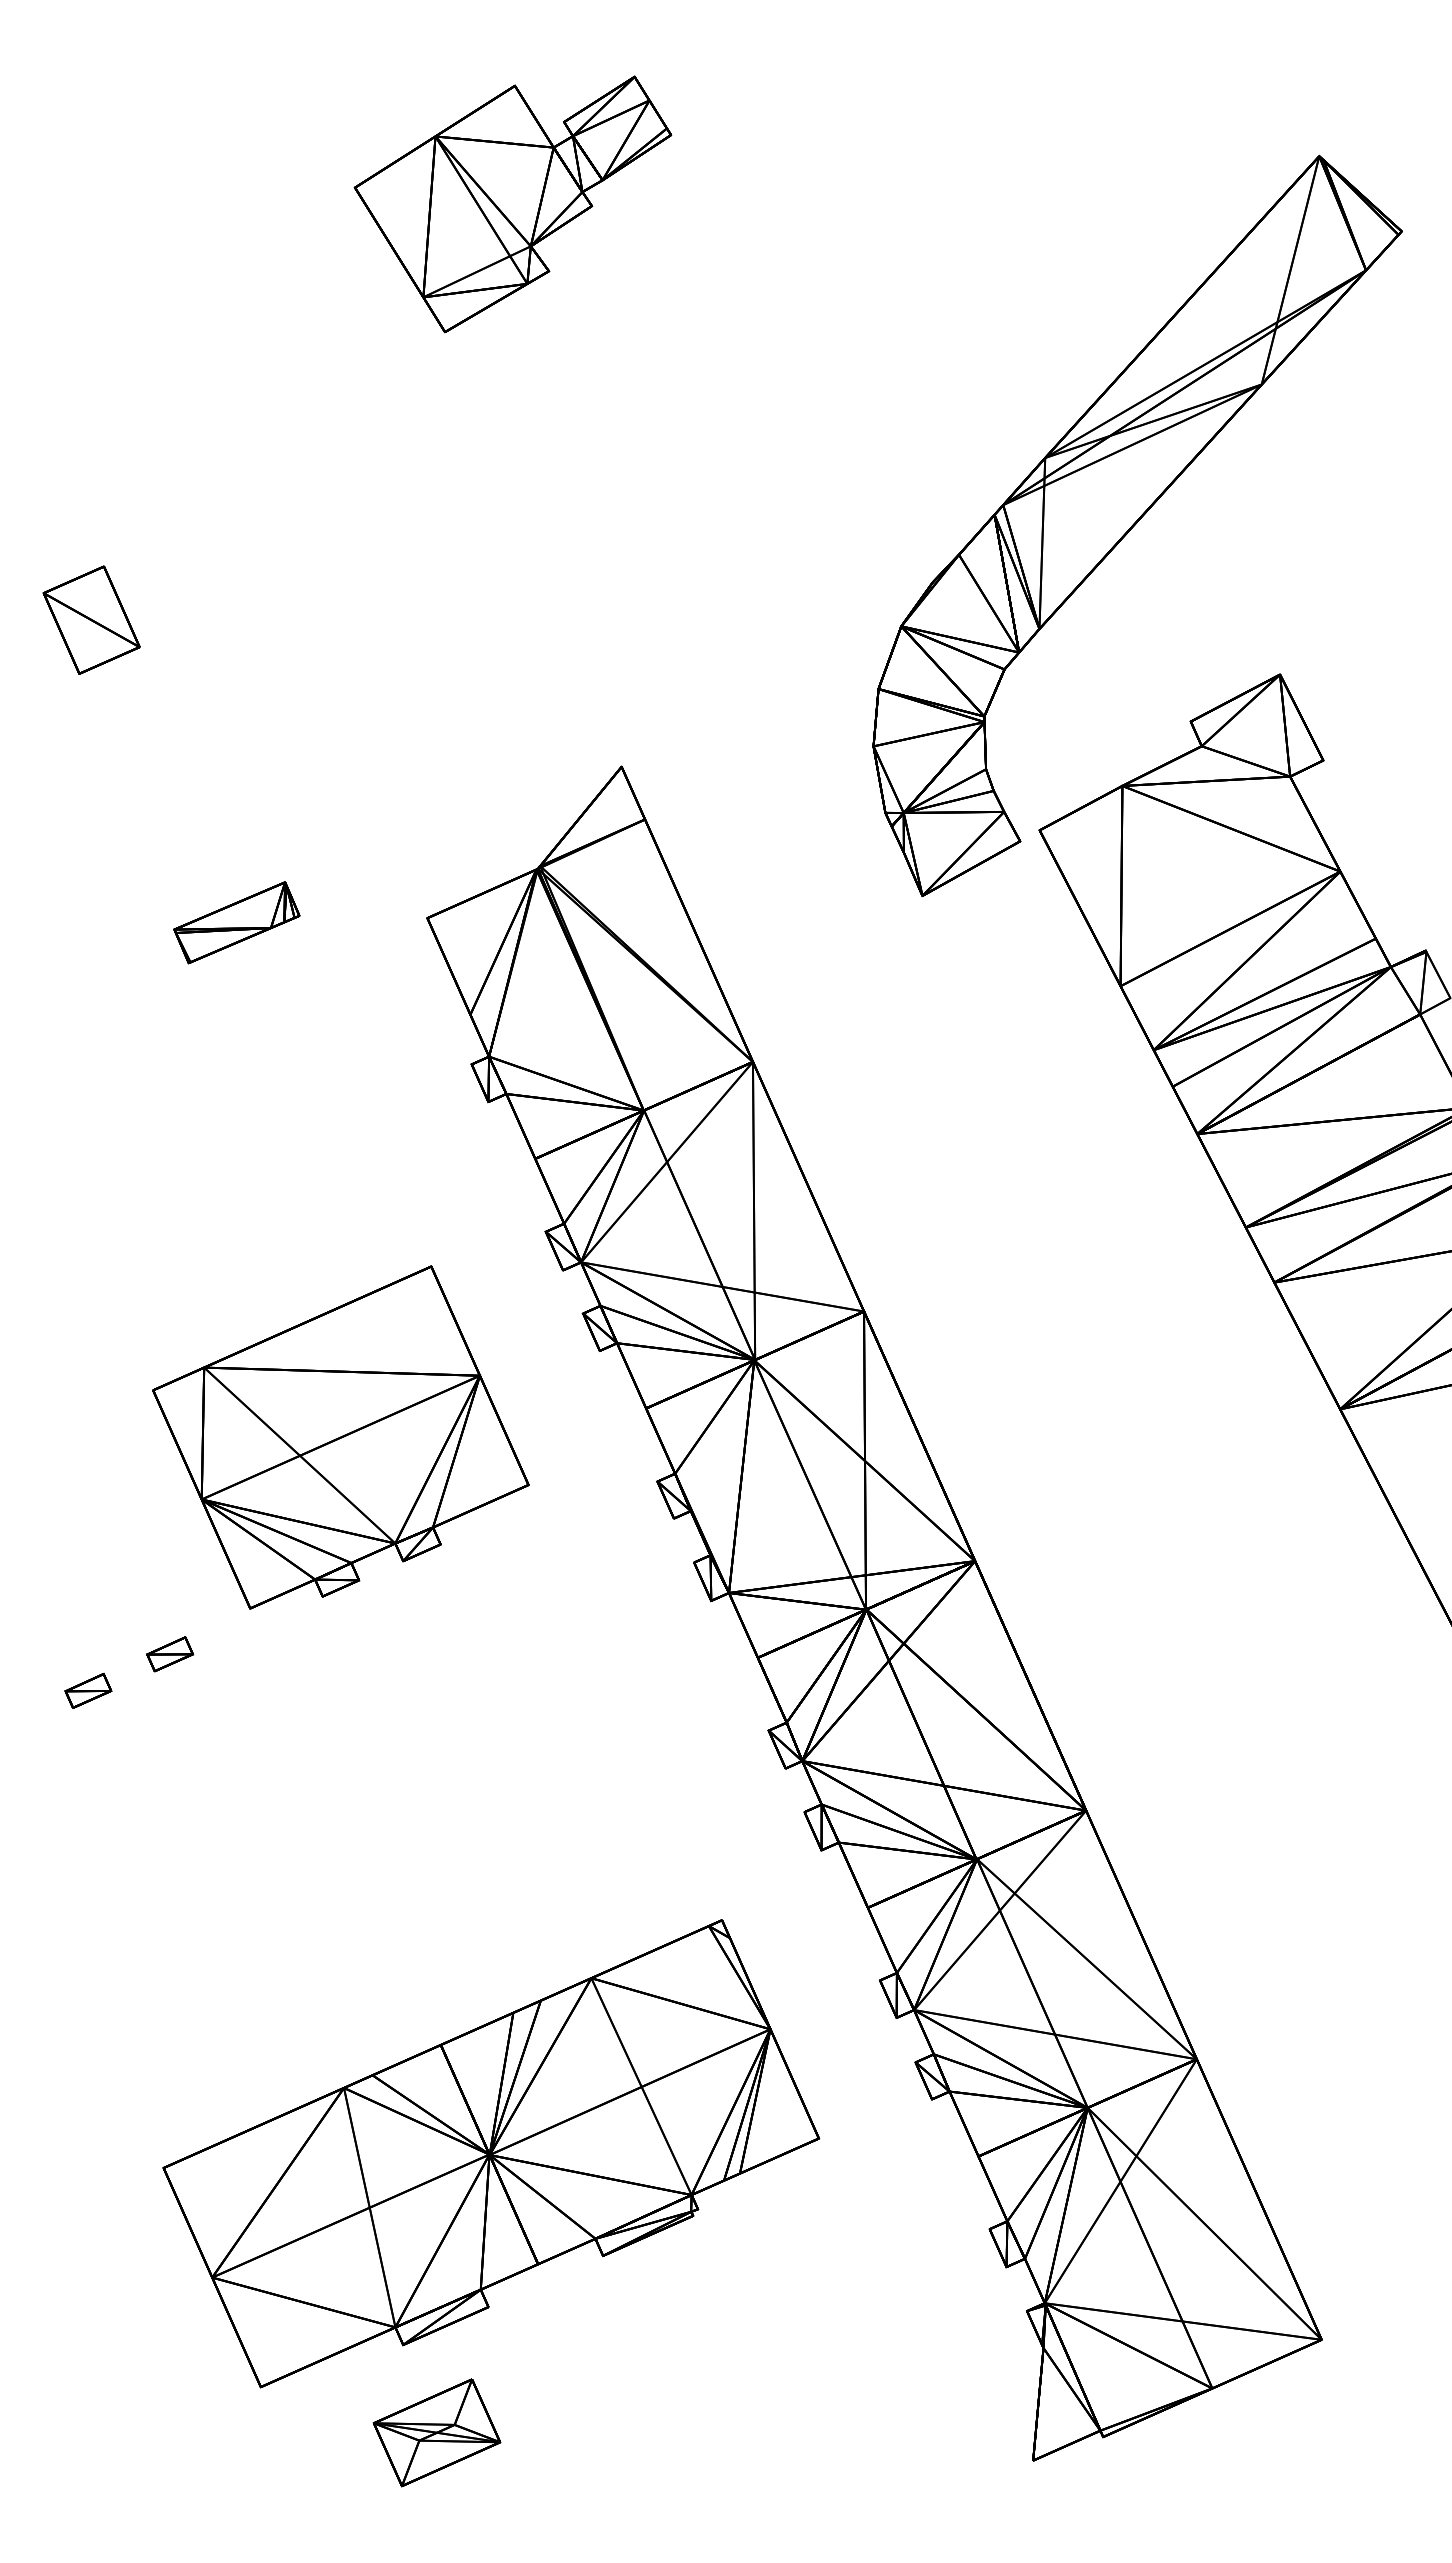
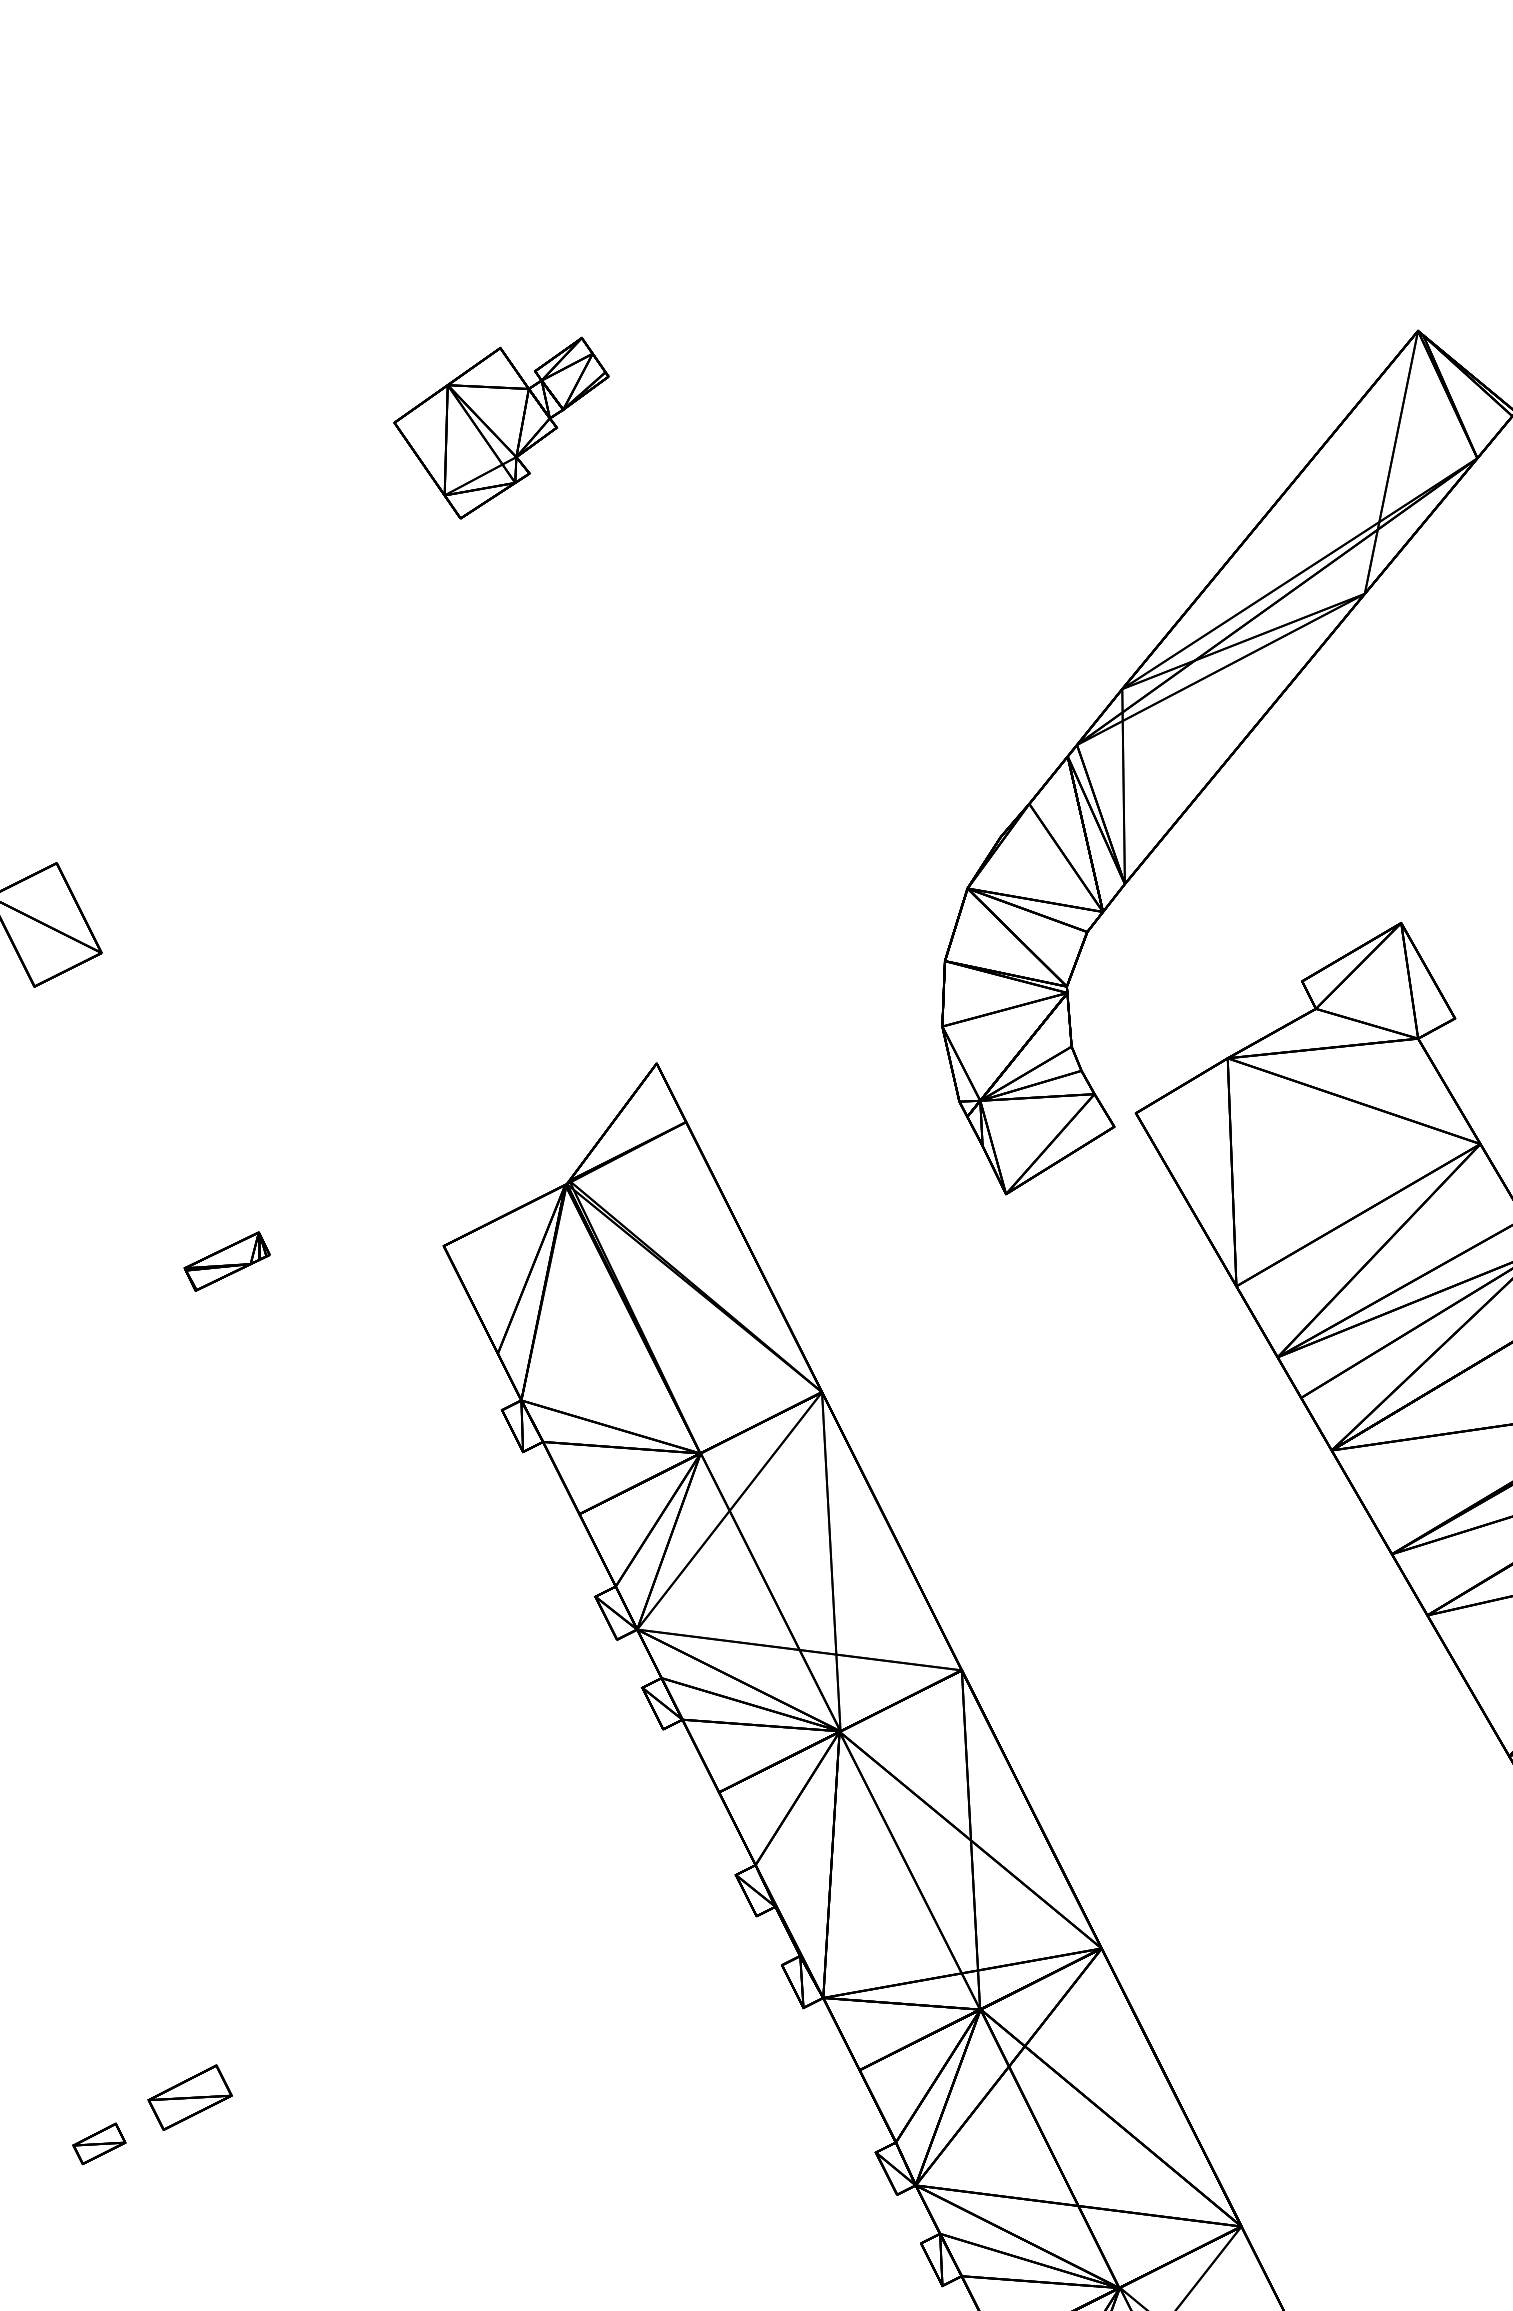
part: (512, 204) -> (502, 429), size x0.6
part: (236, 922) -> (226, 1261), size x0.6
part: (340, 1437) -> (372, 1841), removed
part: (170, 1654) -> (190, 2097), size x1.6

